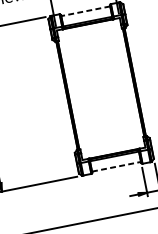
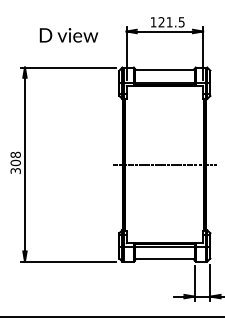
line: (85, 11) -> (164, 70), dashed -> solid
line: (100, 88) -> (164, 164), added
line: (116, 167) -> (164, 259), dashed -> solid

